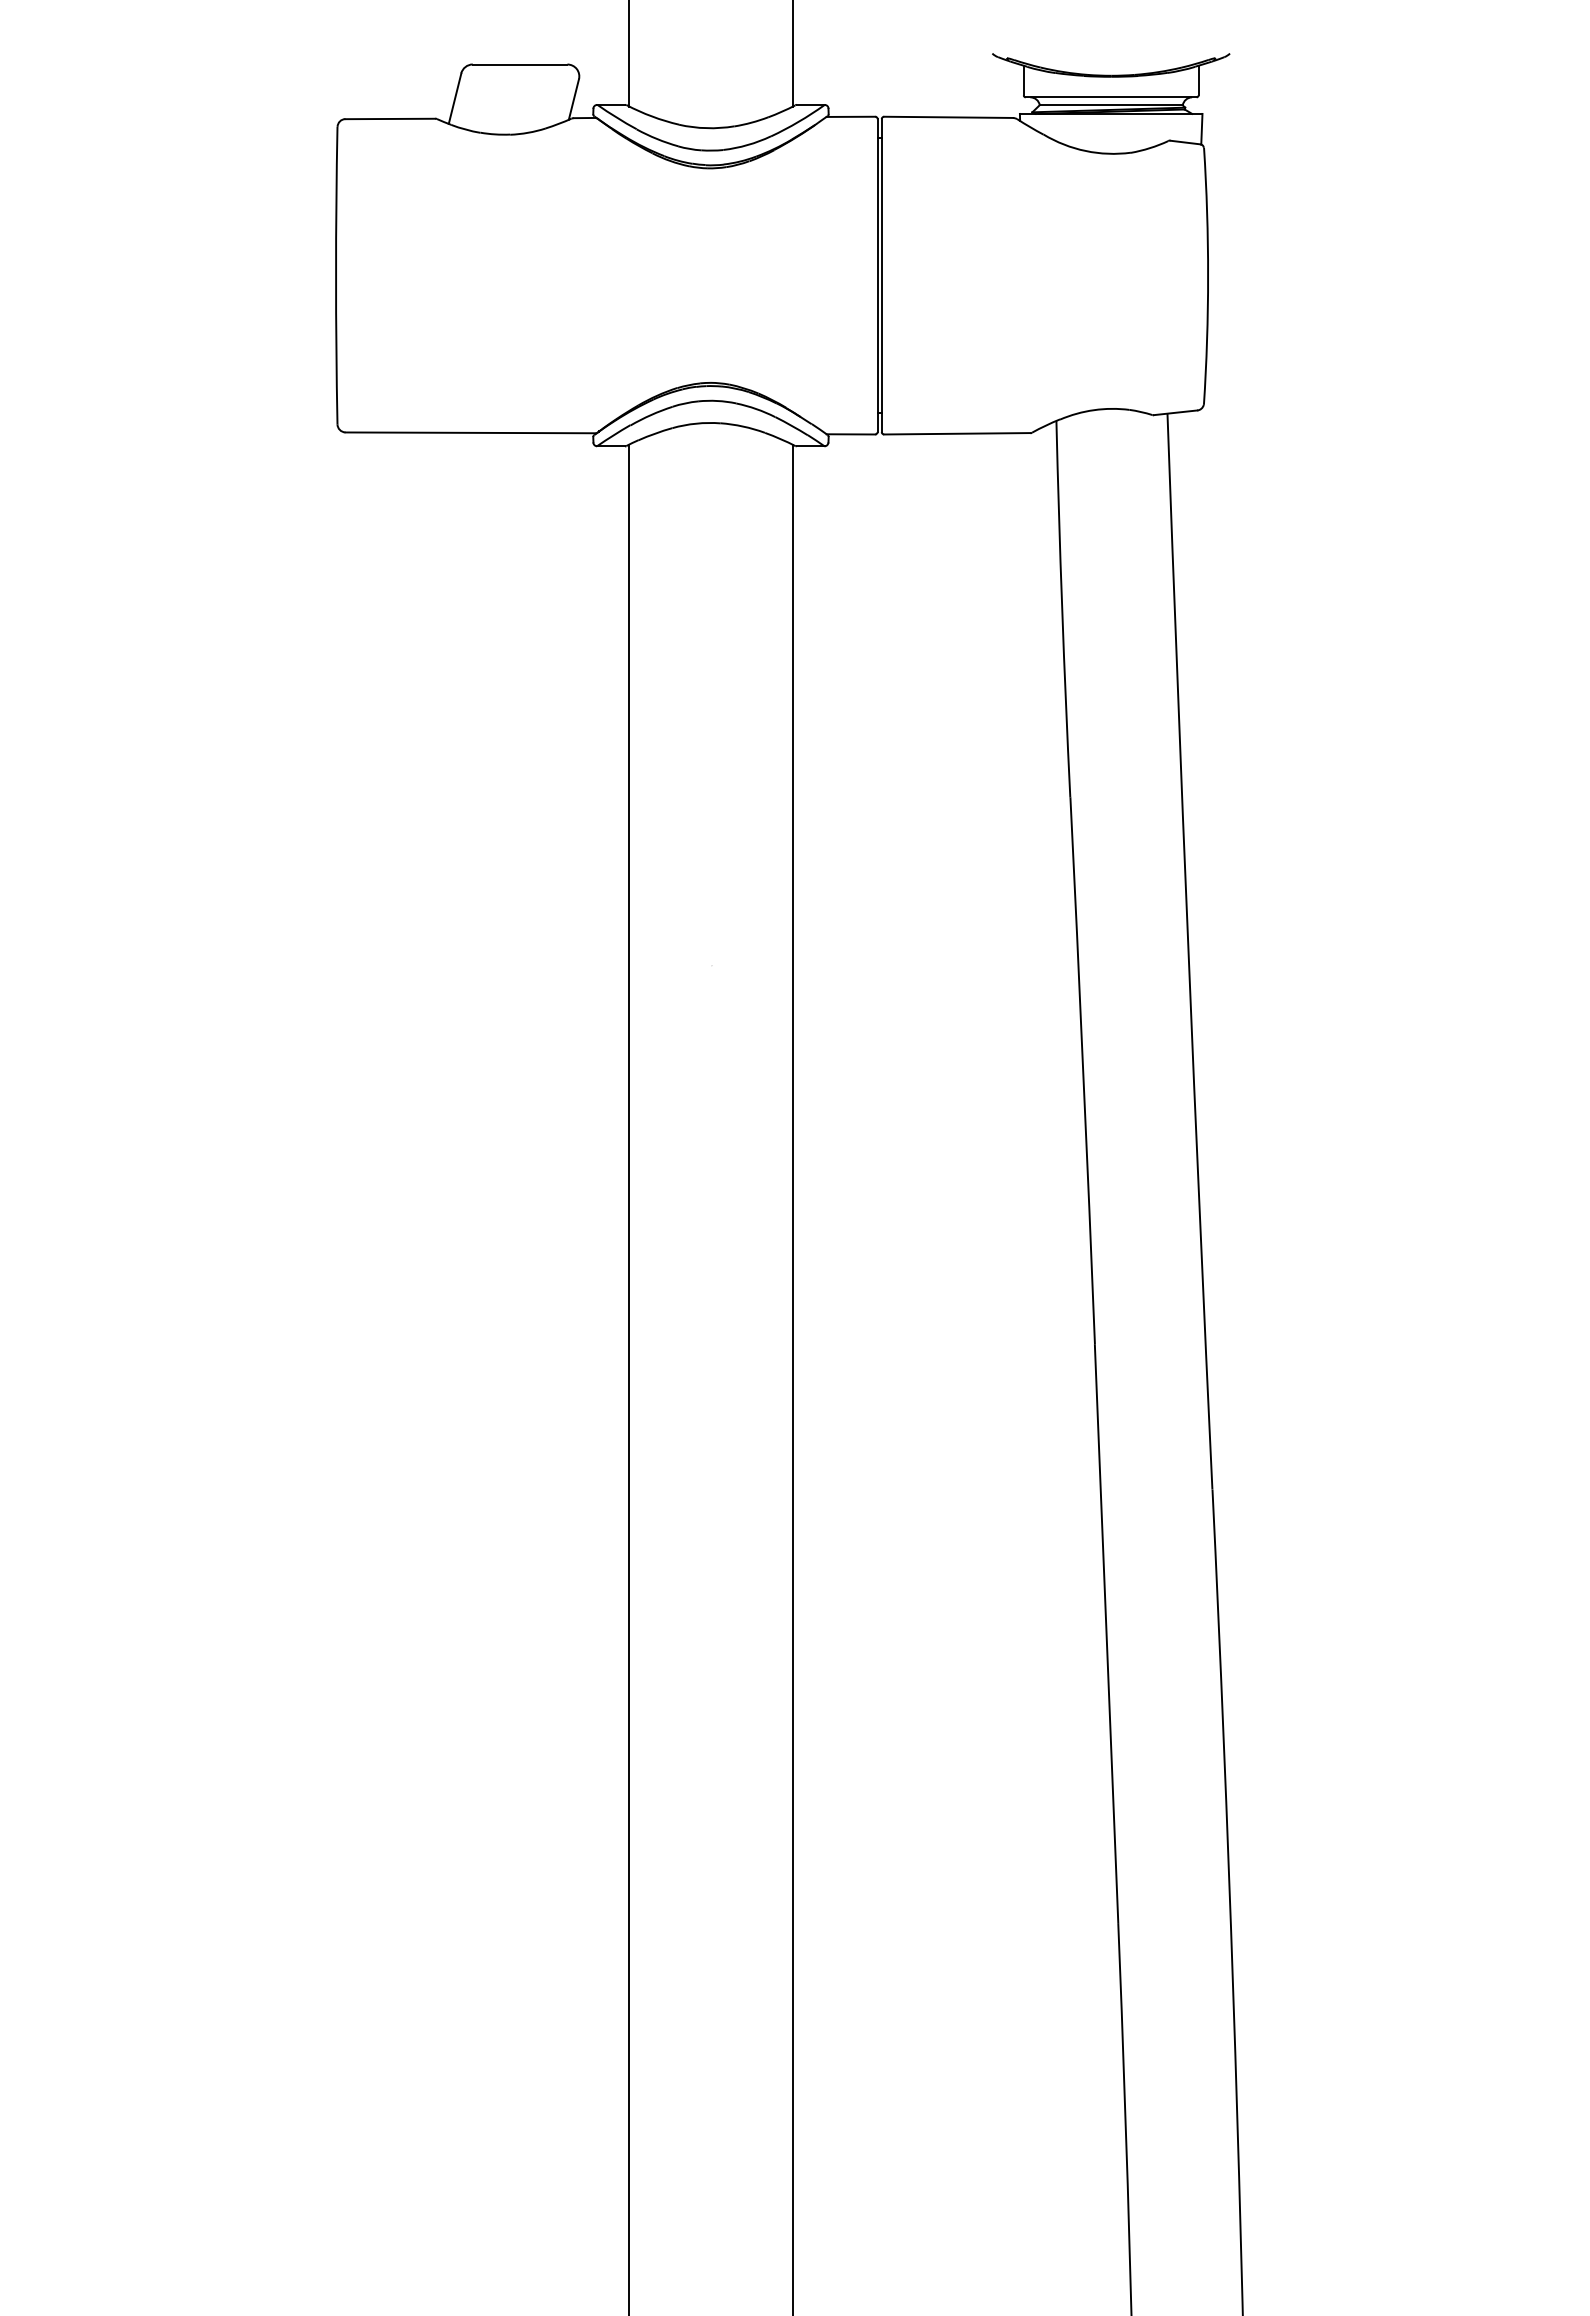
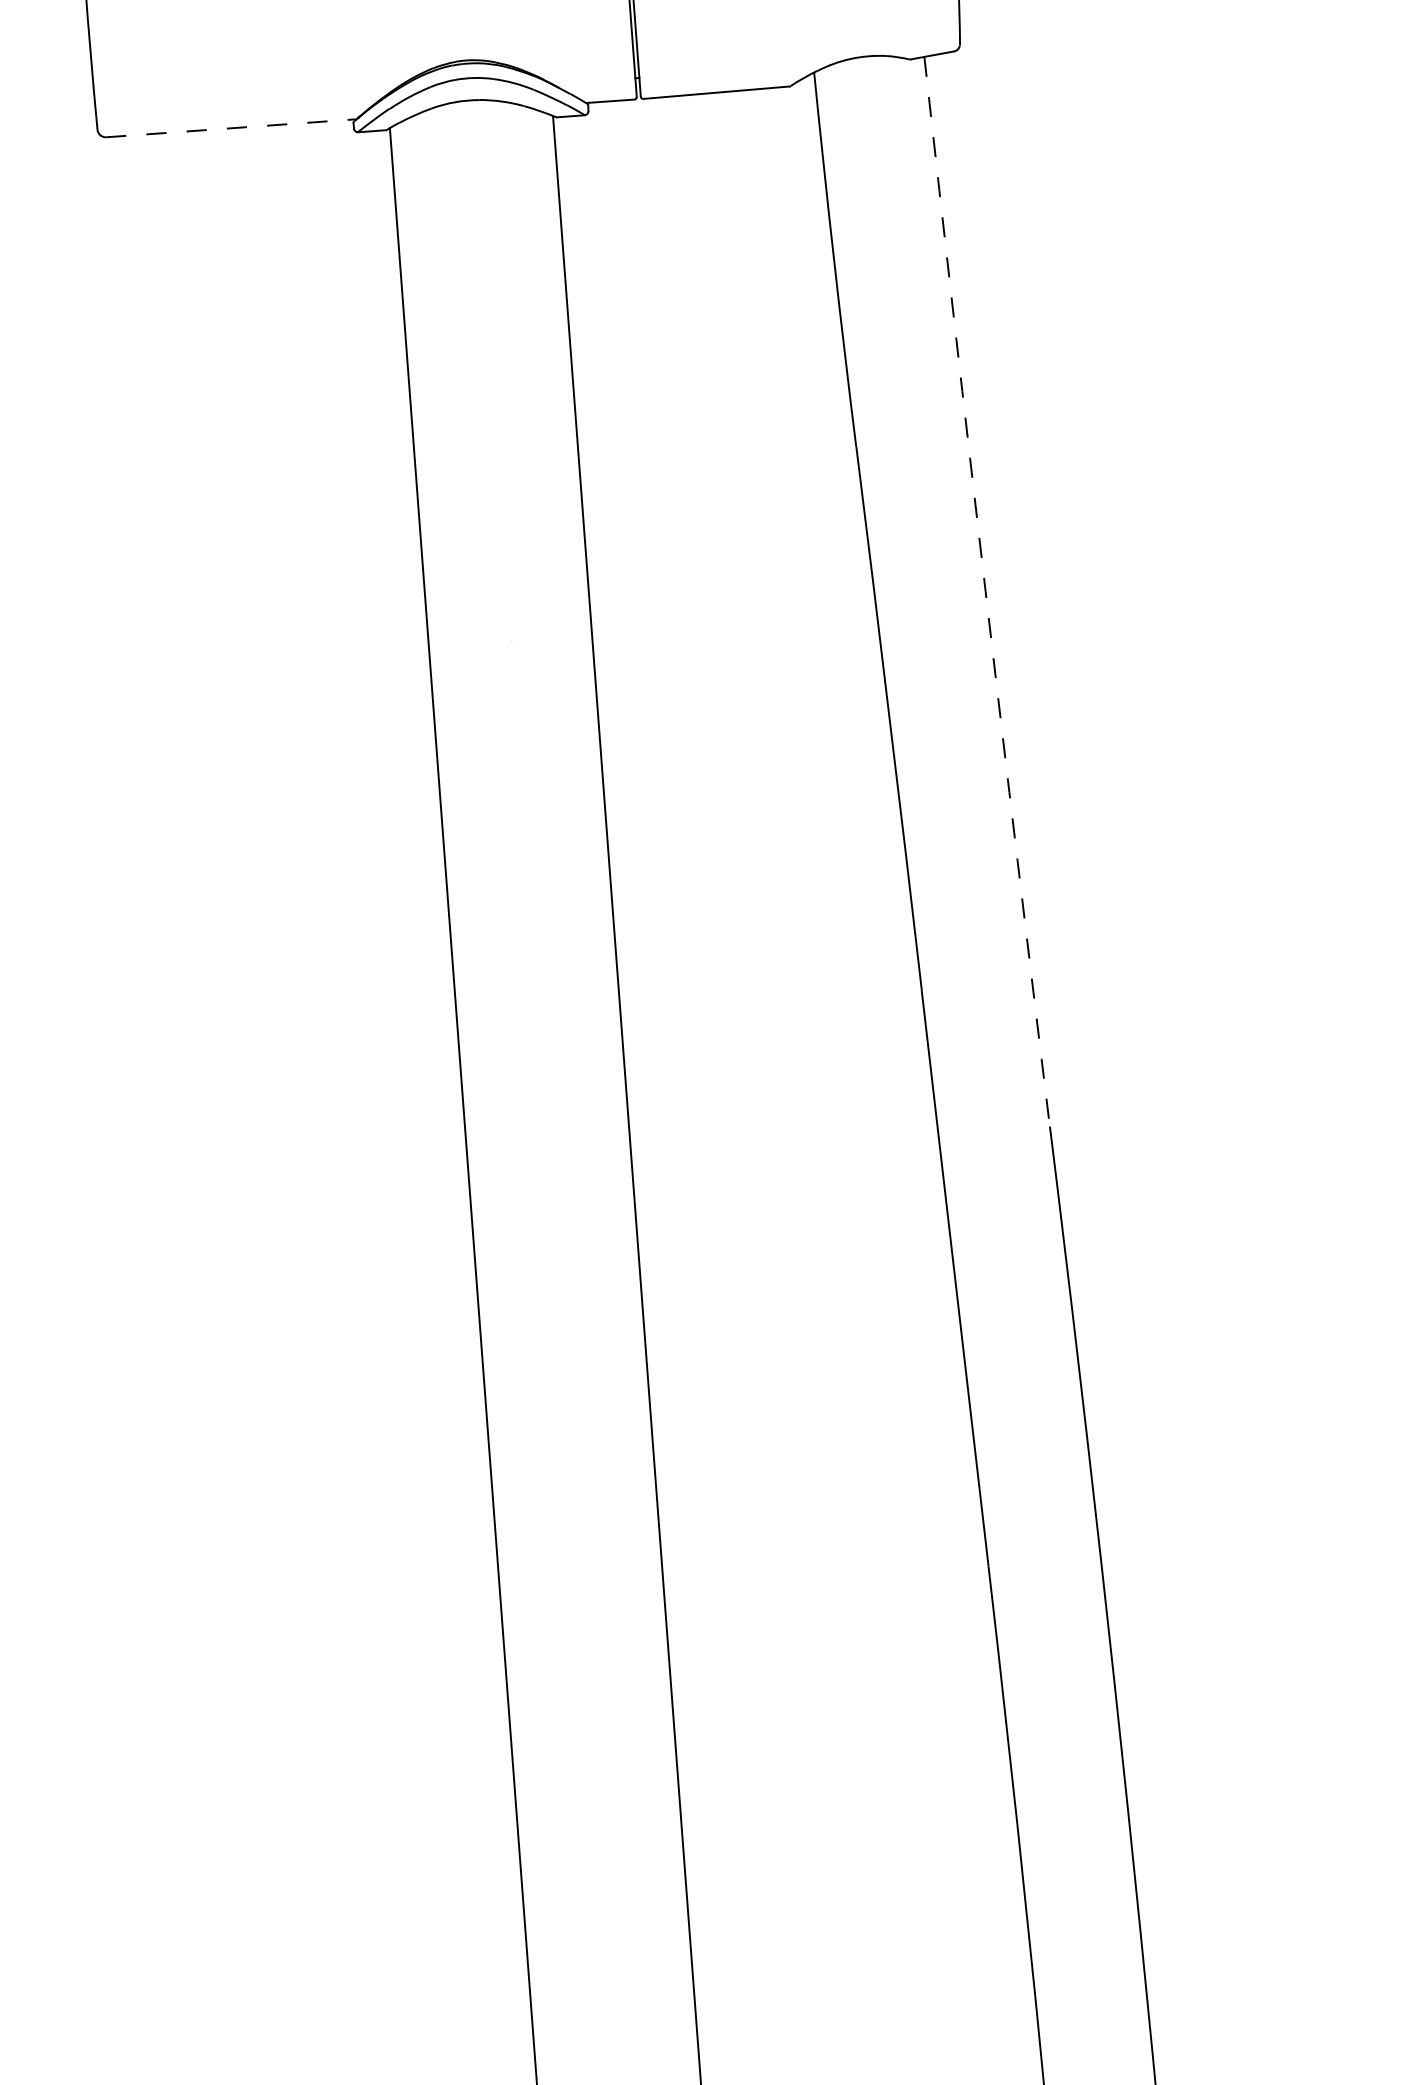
line: (471, 432) -> (231, 127), solid -> dashed
arc: (1188, 951) -> (985, 591), solid -> dashed

